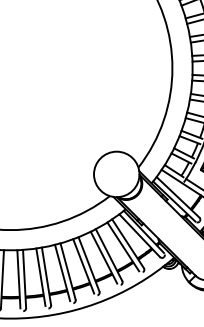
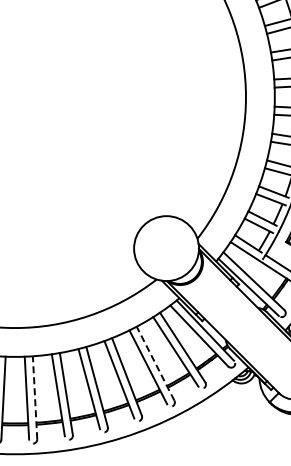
line: (109, 254) -> (155, 363), solid -> dashed
line: (24, 278) -> (35, 397), solid -> dashed

